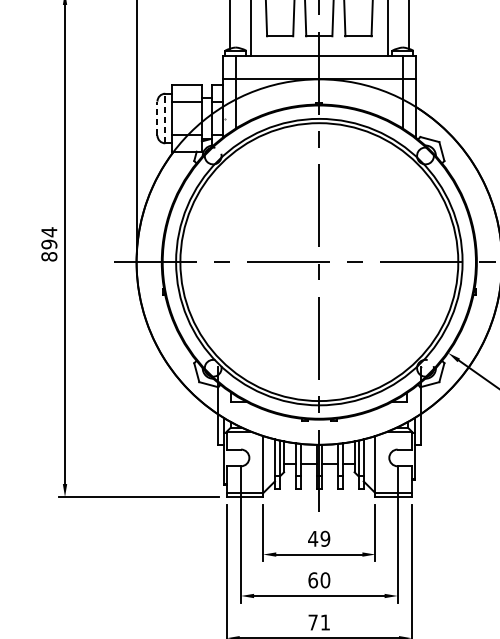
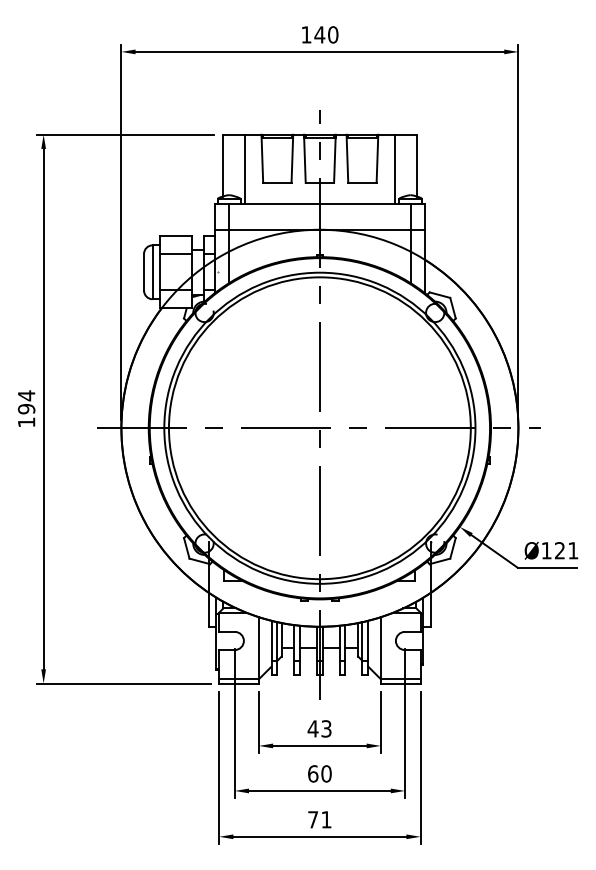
line: (157, 117) -> (144, 271), dashed -> solid
line: (165, 118) -> (152, 272), dashed -> solid
text: (49, 256) -> (26, 422), 894 -> 194
text: (325, 538) -> (326, 728), 49 -> 43

